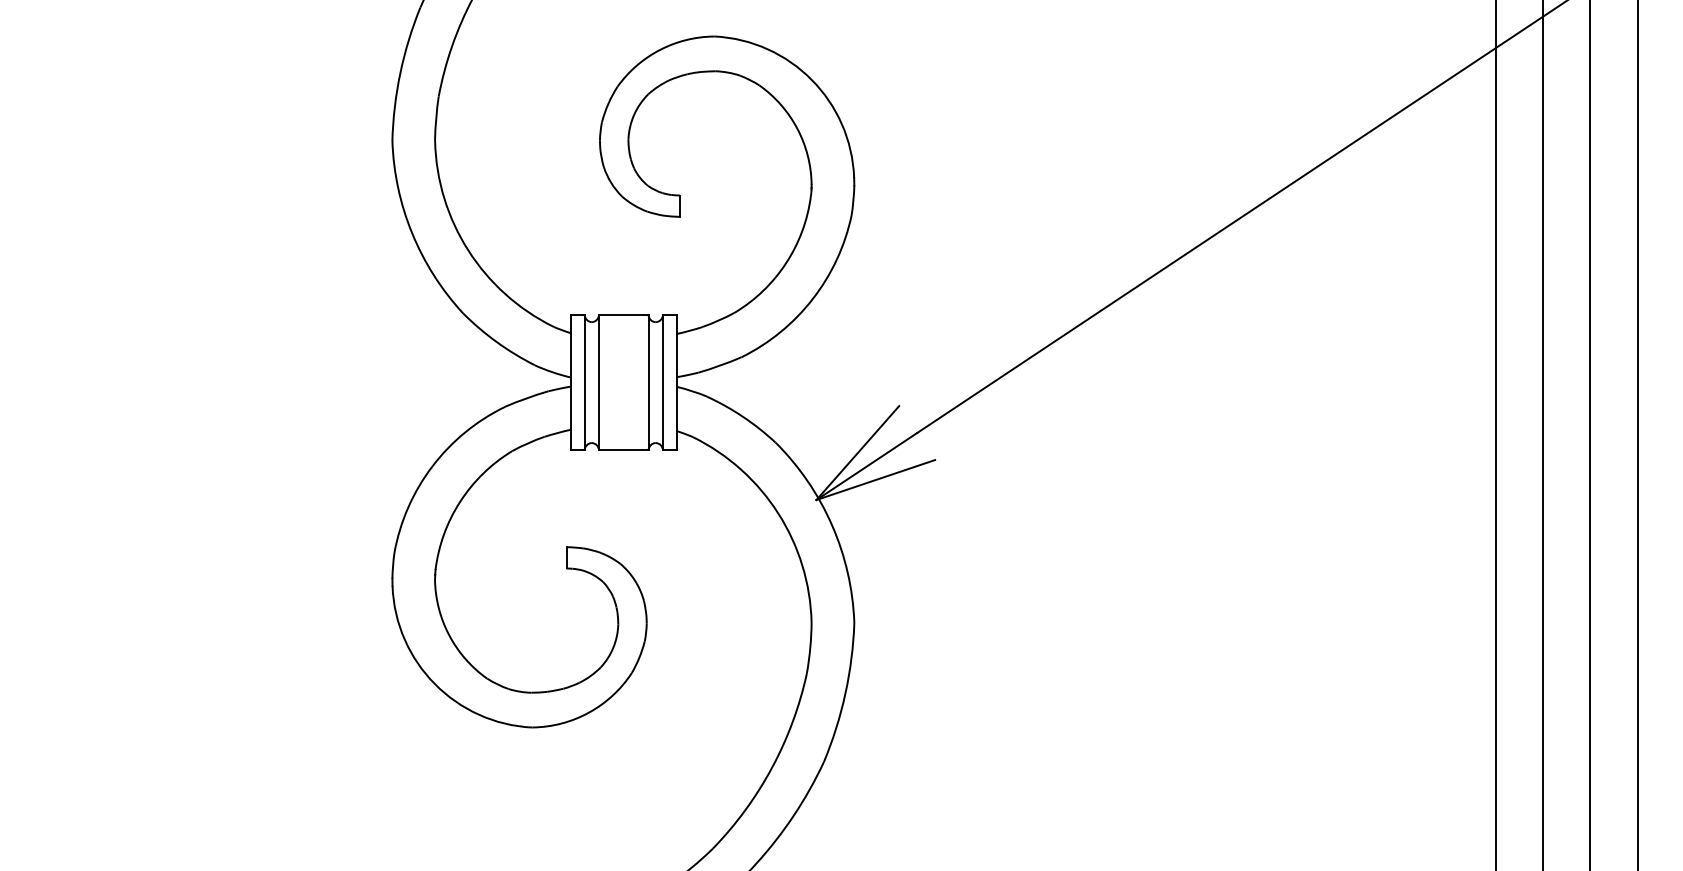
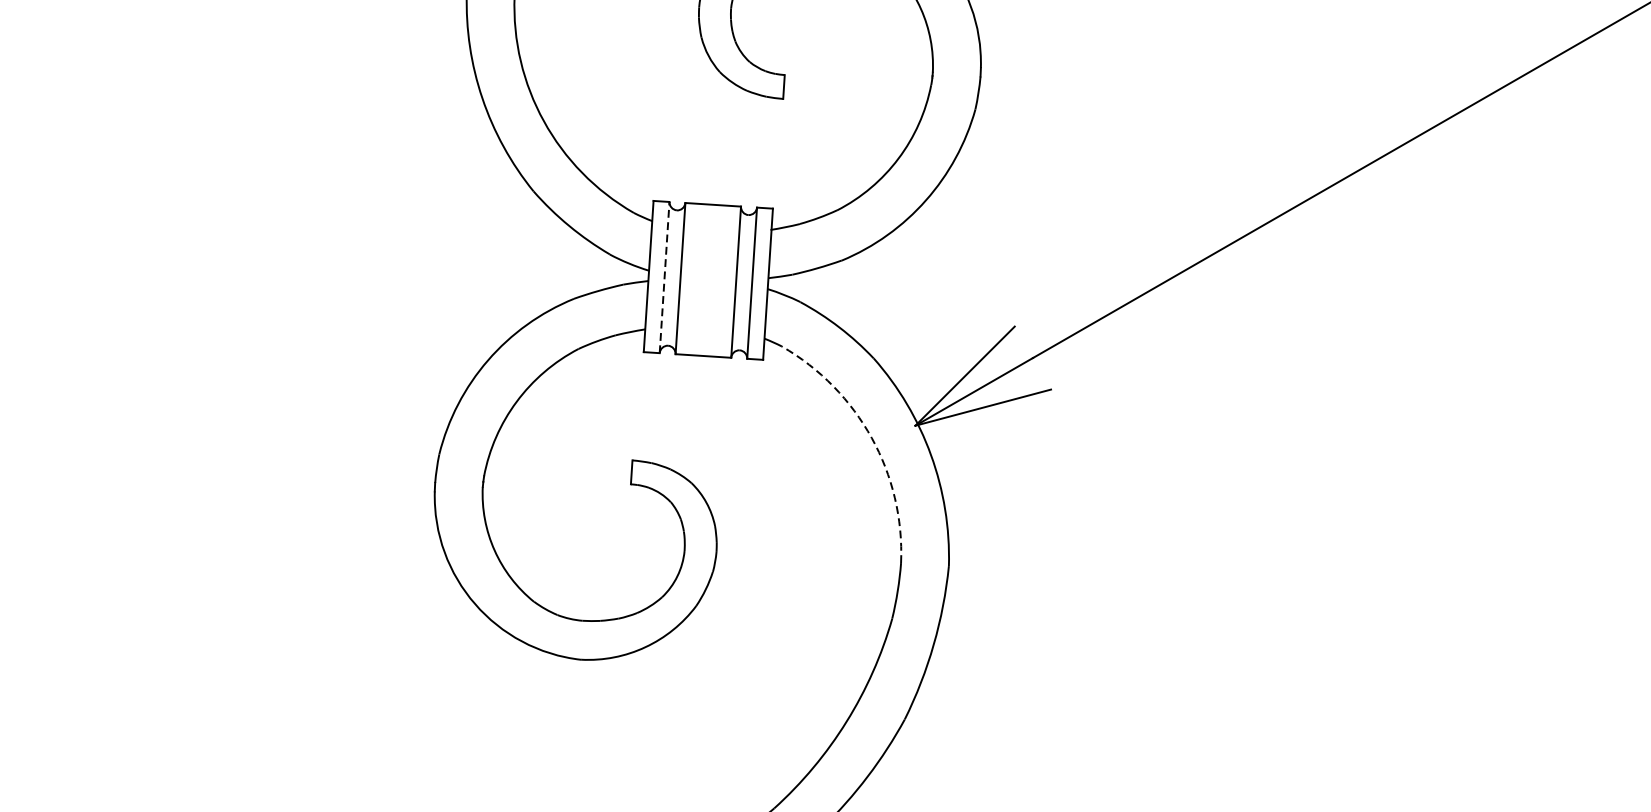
line: (584, 382) -> (664, 277), solid -> dashed
arc: (778, 513) -> (871, 438), solid -> dashed

